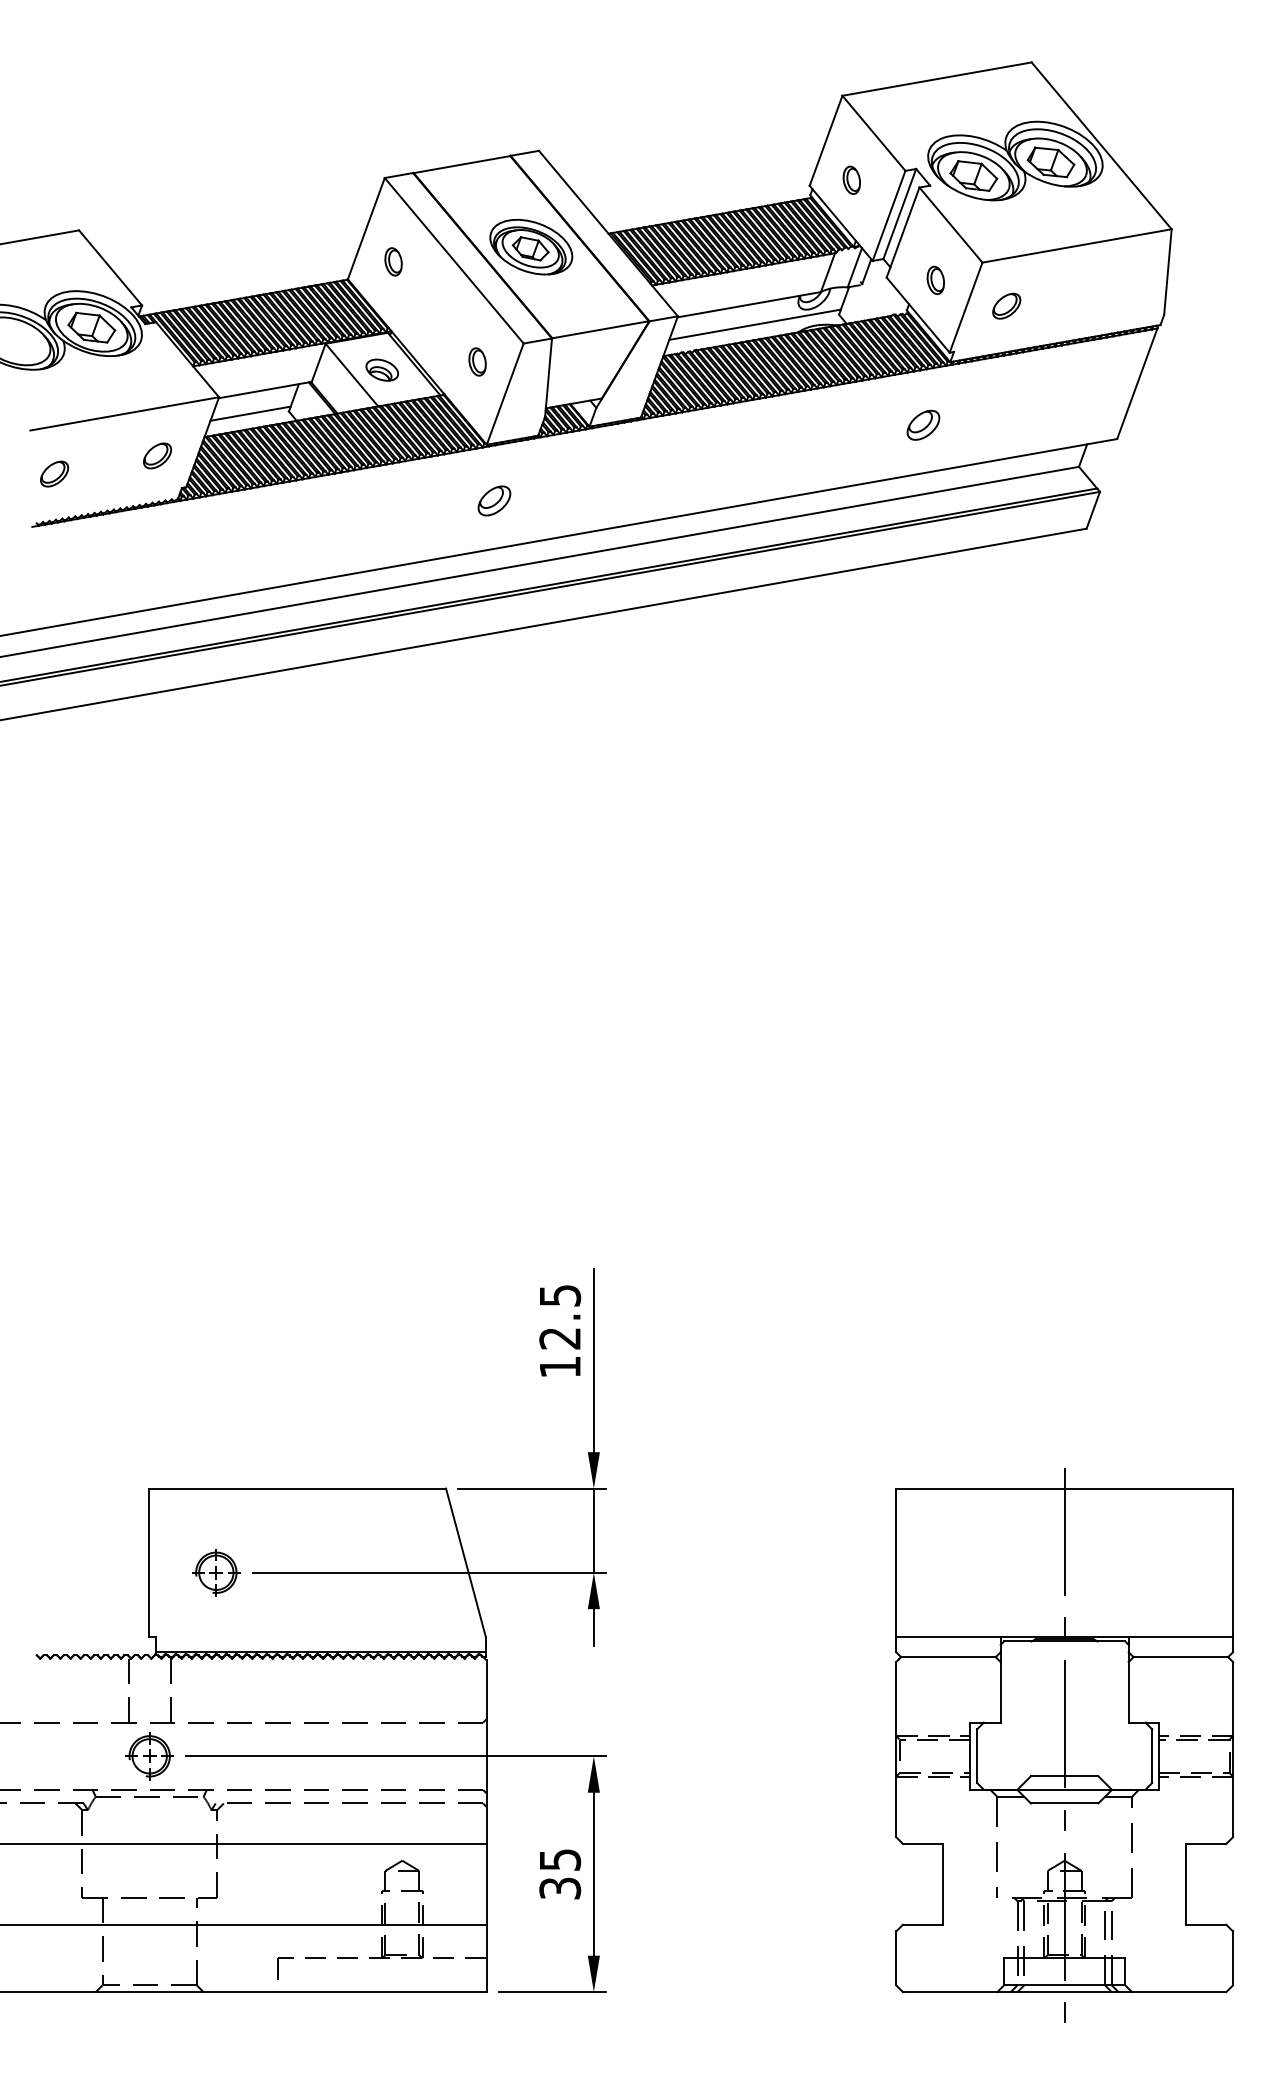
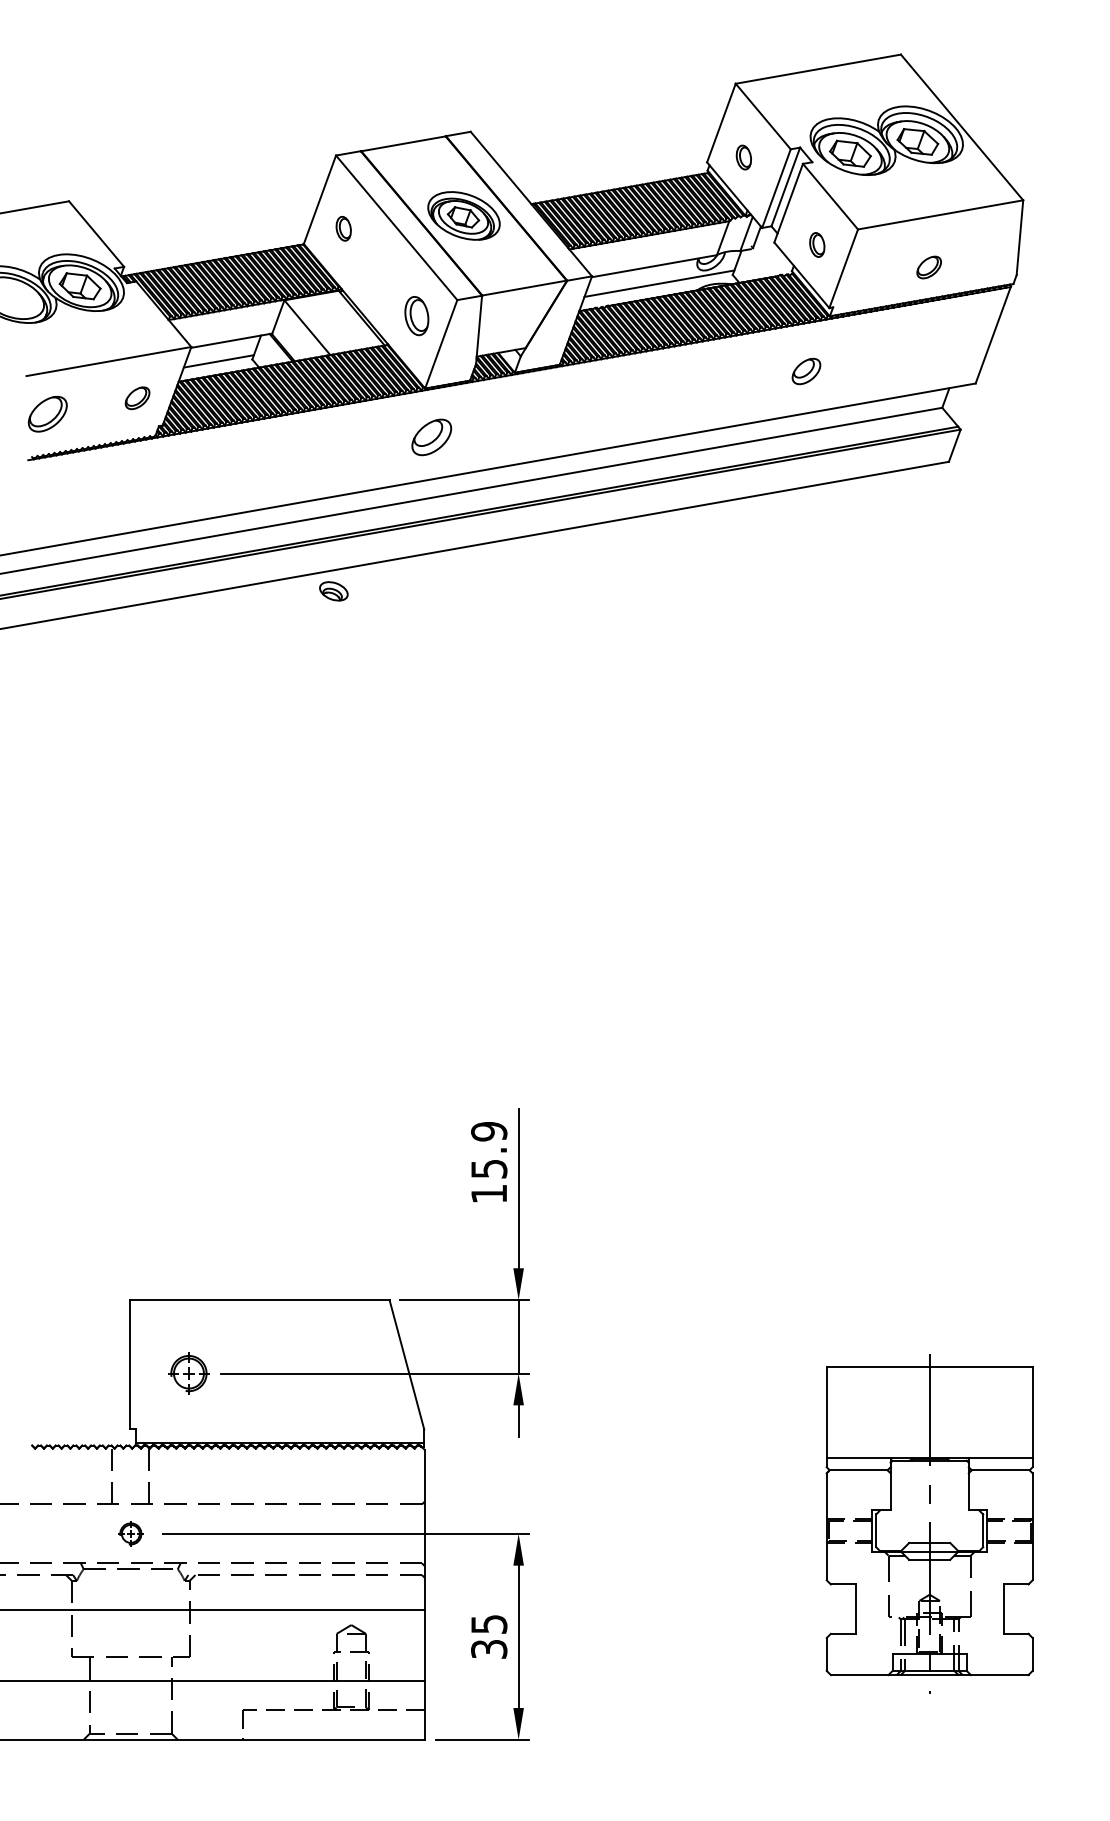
part: (1005, 306) -> (928, 267), moved
part: (478, 362) -> (417, 316), size x1.6
part: (381, 370) -> (333, 591), moved
part: (54, 473) -> (47, 413), size x1.6
part: (494, 500) -> (431, 437), size x1.4
text: (560, 1317) -> (489, 1150), 12.5 -> 15.9
part: (1064, 1744) -> (929, 1523), size x0.7
part: (149, 1755) -> (130, 1533), size x0.6

